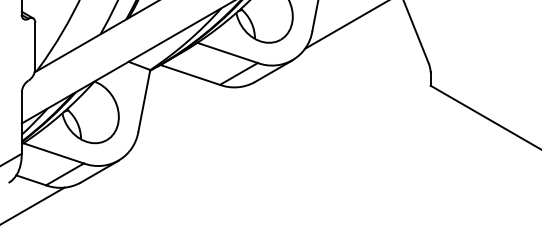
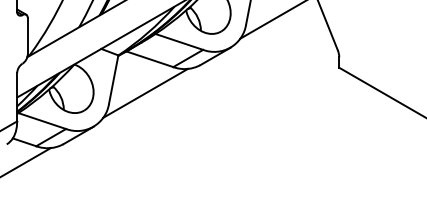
line: (184, 118) -> (145, 93), added

